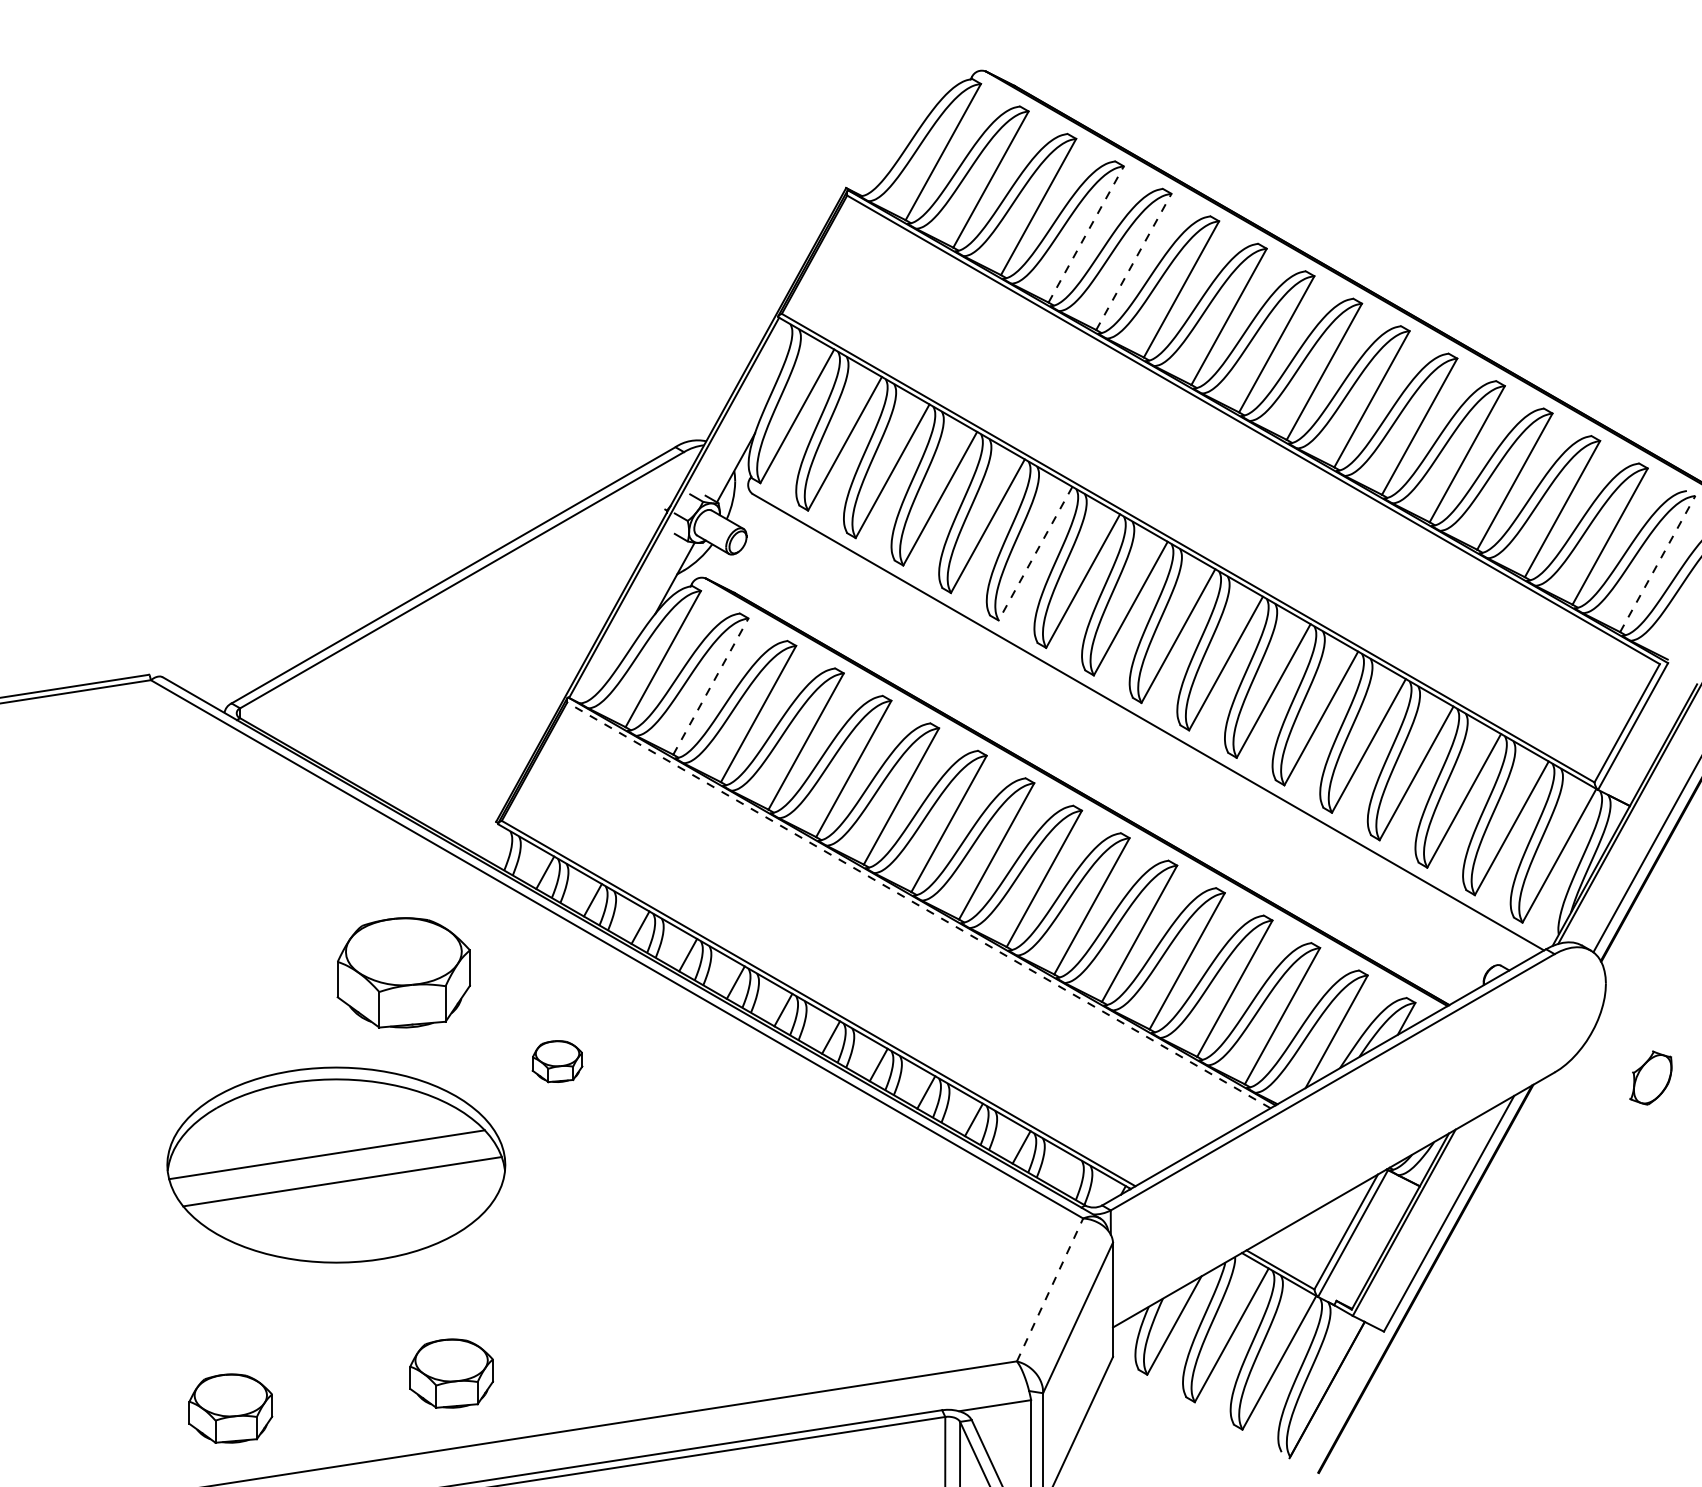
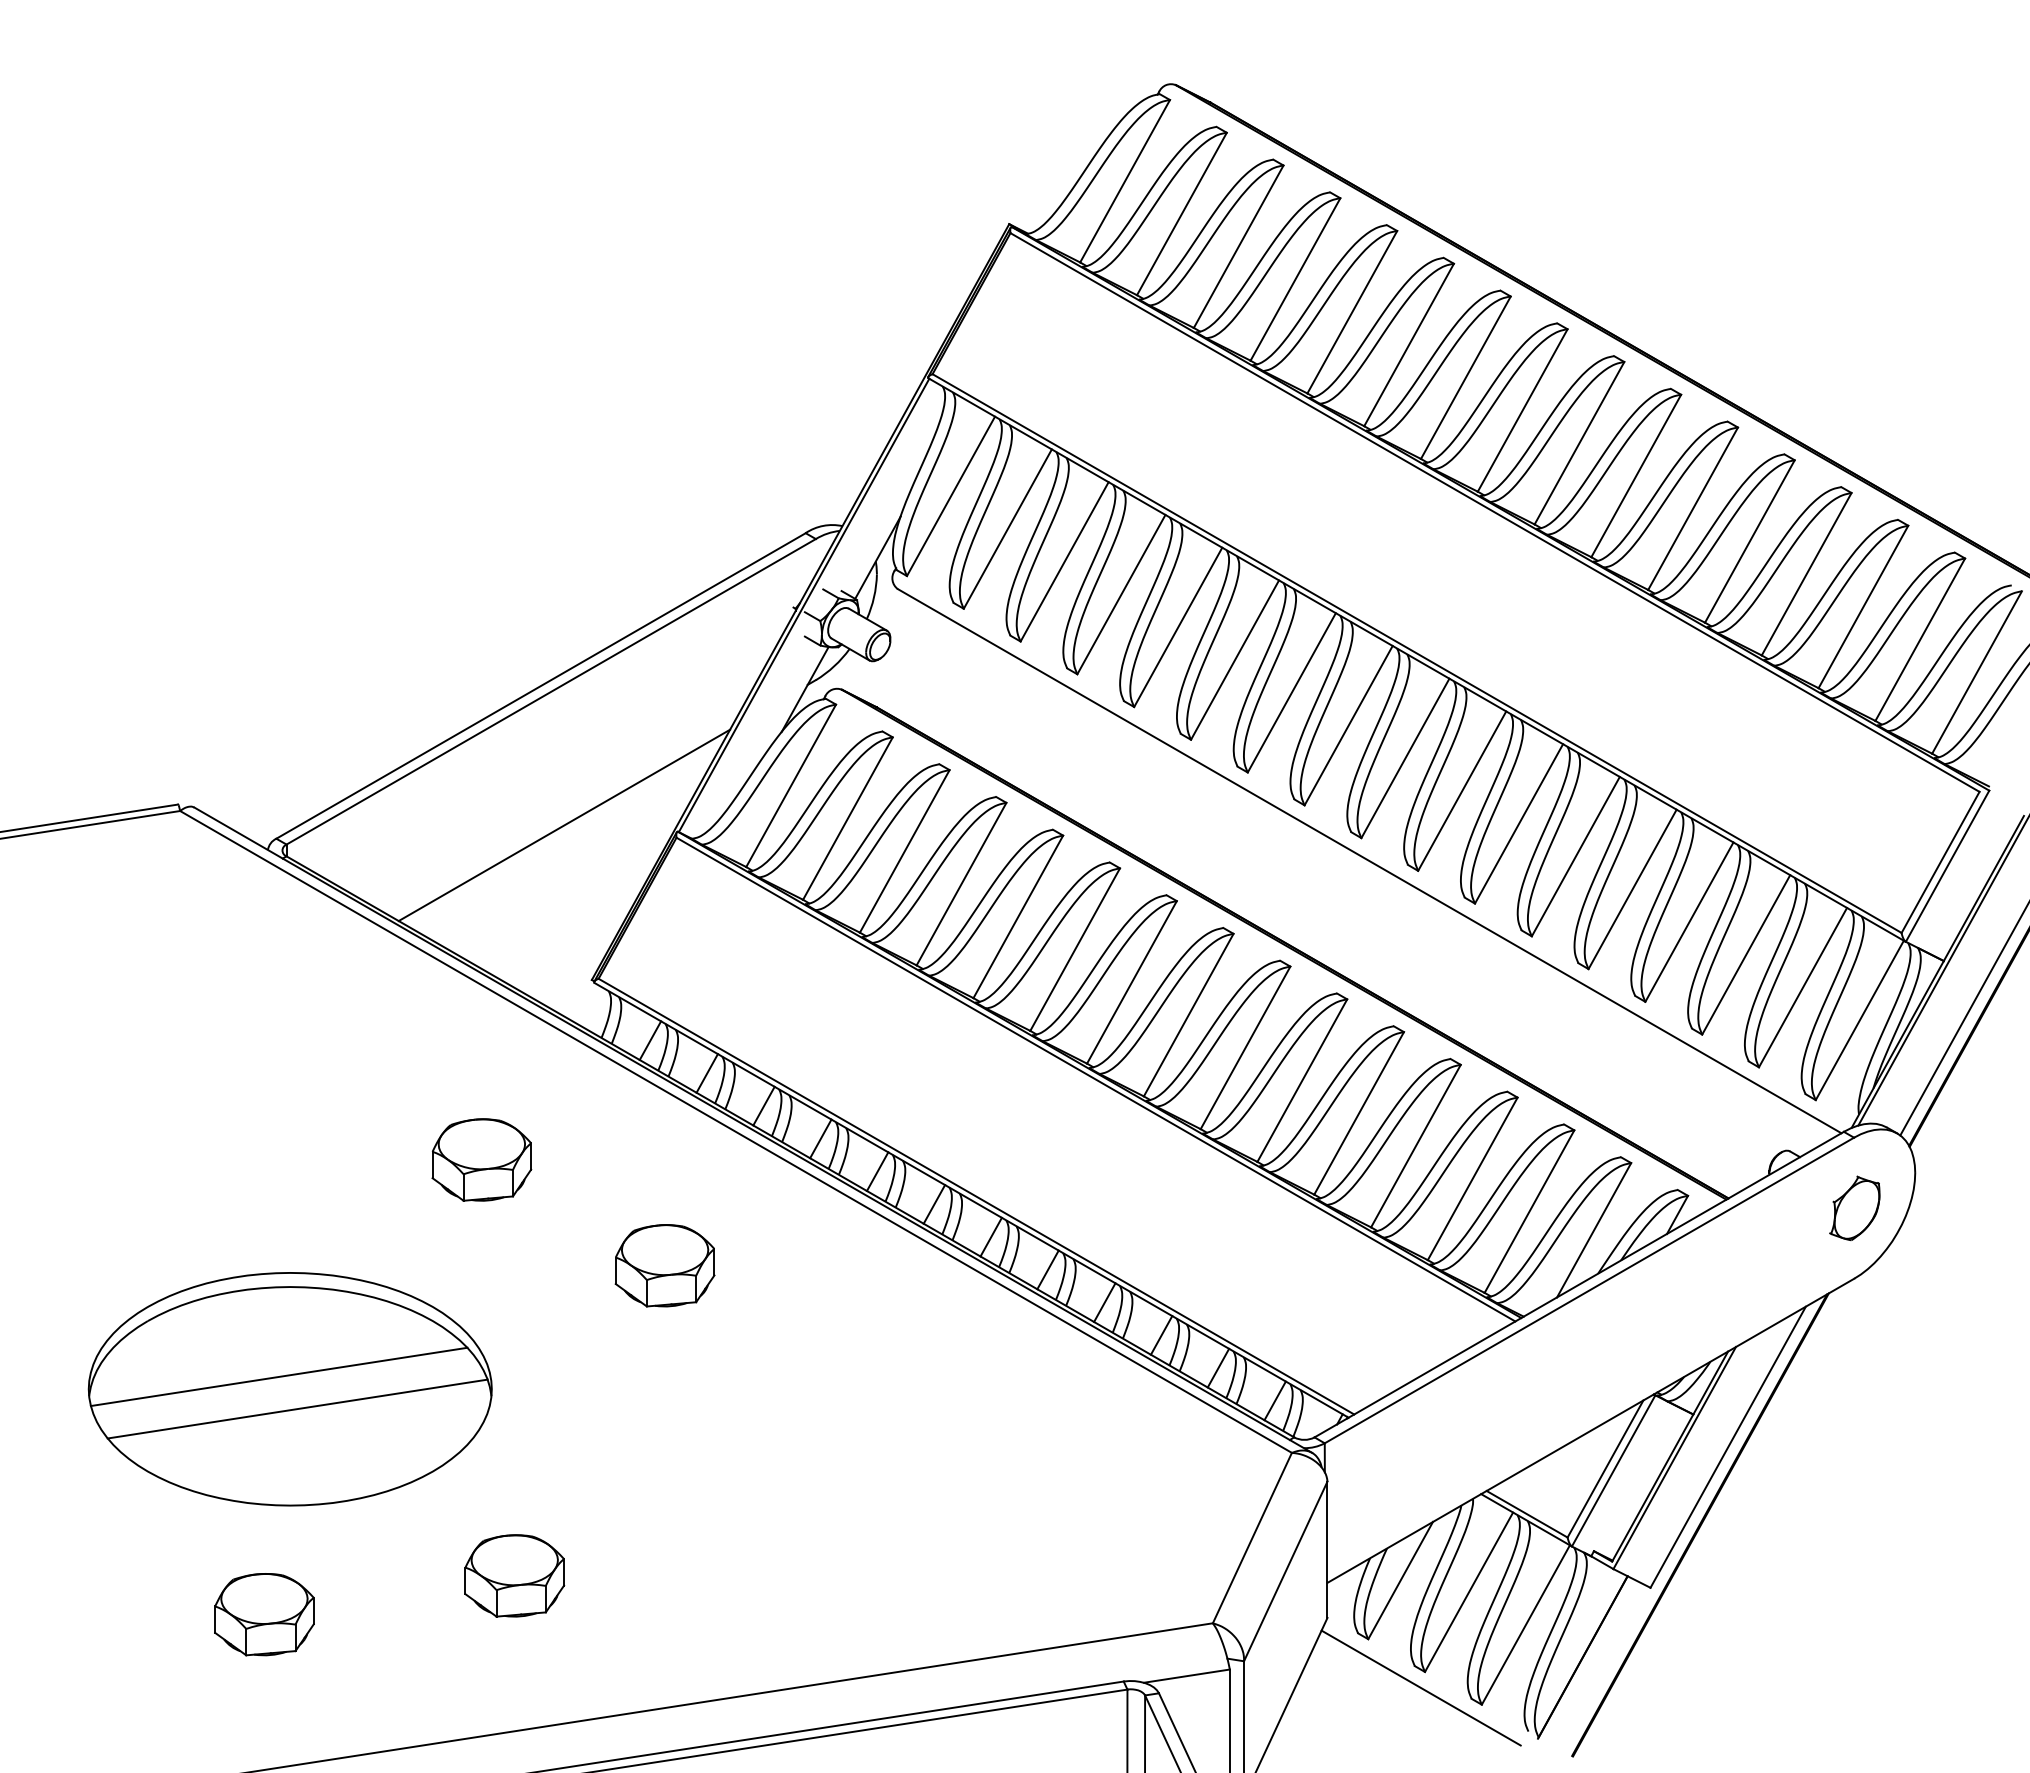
line: (1086, 234) -> (1295, 279), dashed -> solid
line: (1134, 262) -> (1352, 312), dashed -> solid
line: (1035, 553) -> (1235, 660), dashed -> solid
line: (1658, 564) -> (1977, 672), dashed -> solid
line: (710, 686) -> (847, 818), dashed -> solid
line: (473, 692) -> (564, 825), added
line: (918, 905) -> (1095, 1079), dashed -> solid
part: (403, 972) -> (481, 1159), size x0.62
part: (557, 1061) -> (664, 1265), size x1.67
part: (1650, 1077) -> (1854, 1207), moved
part: (335, 1165) -> (289, 1389), moved
line: (1068, 1174) -> (1274, 1400), added
line: (1050, 1290) -> (1252, 1538), dashed -> solid
part: (451, 1373) -> (514, 1575), moved
part: (230, 1408) -> (264, 1614), moved
line: (1191, 1415) -> (1420, 1687), added

